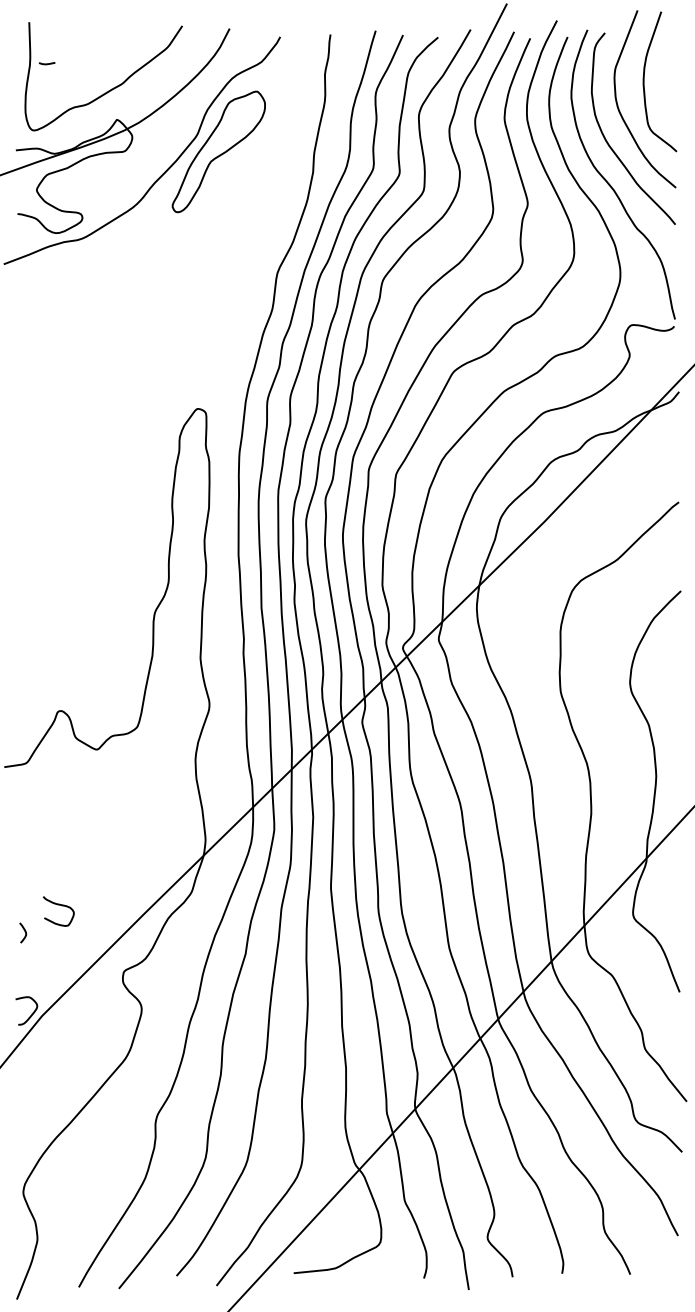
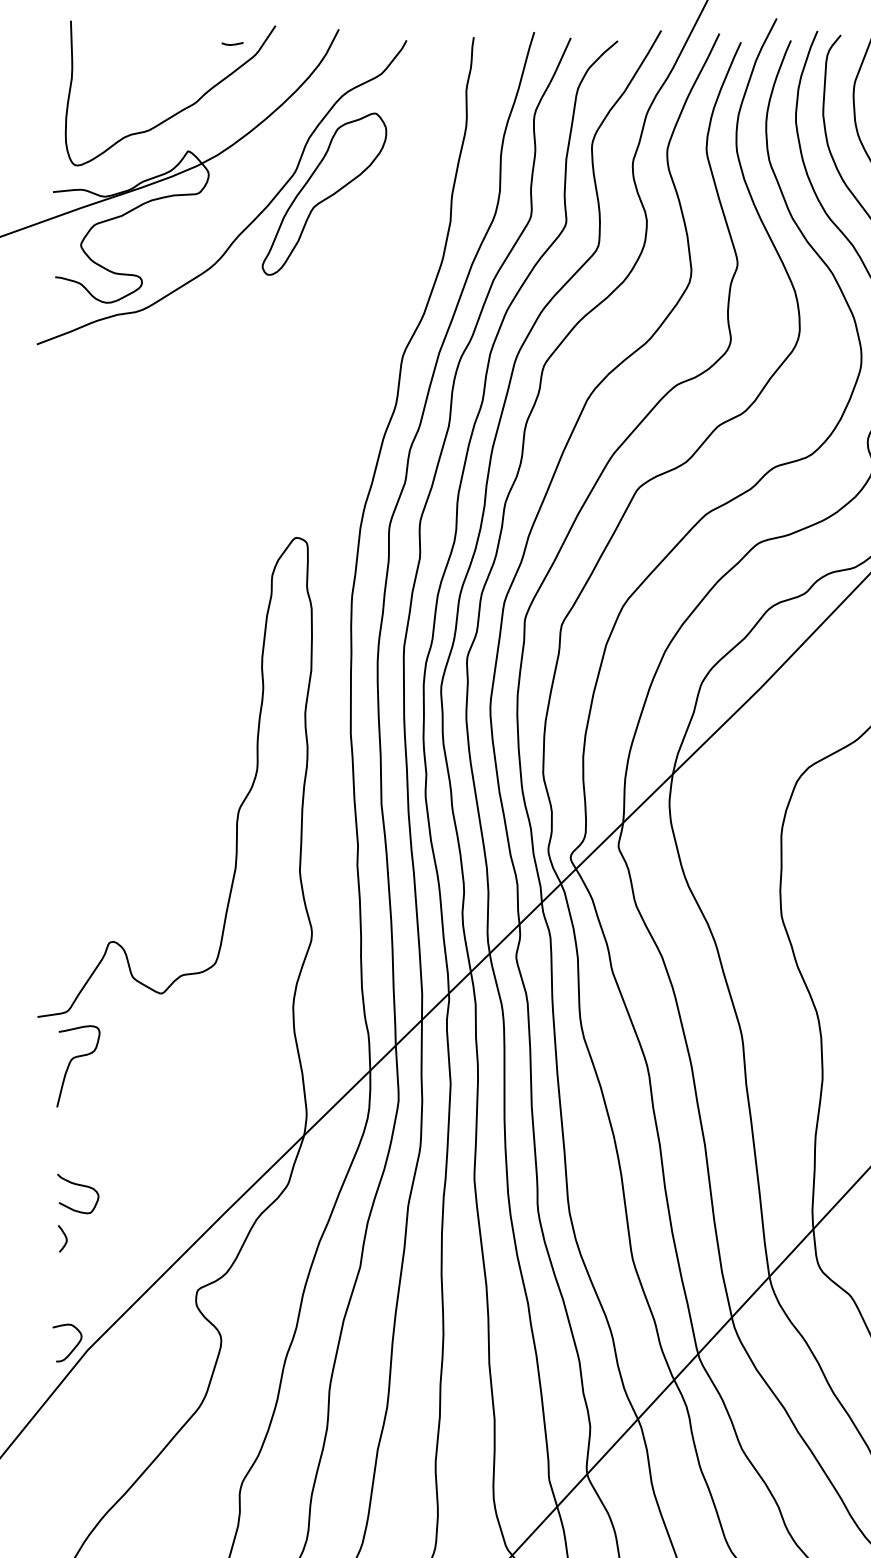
line: (46, 63) -> (231, 43), moved
curve: (32, 798) -> (75, 1058), added
curve: (58, 905) -> (77, 1185), moved

